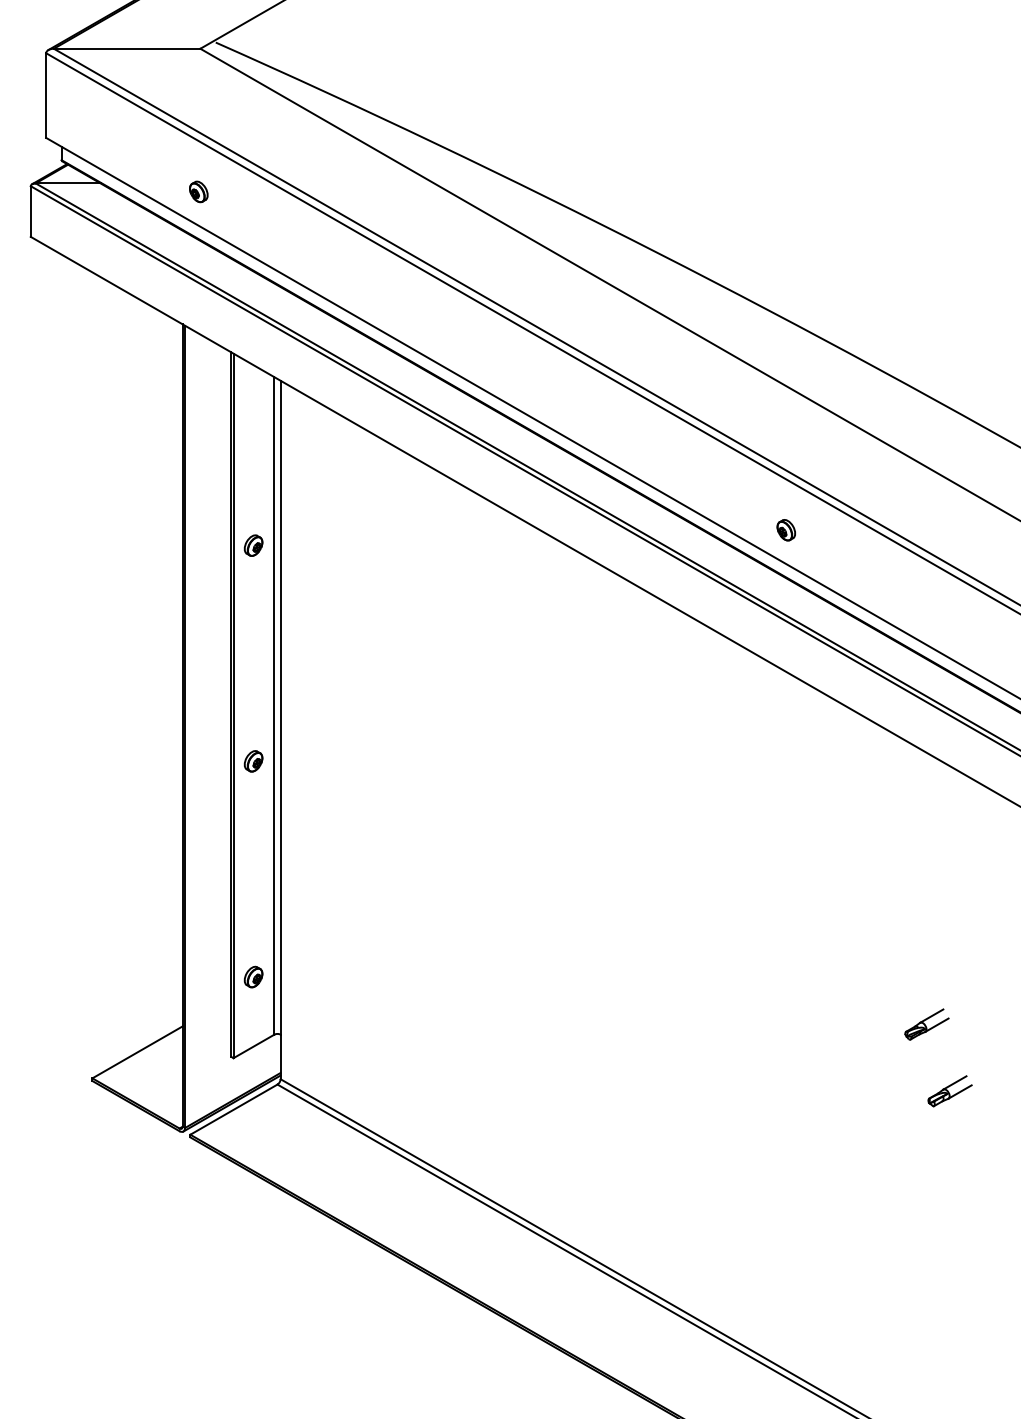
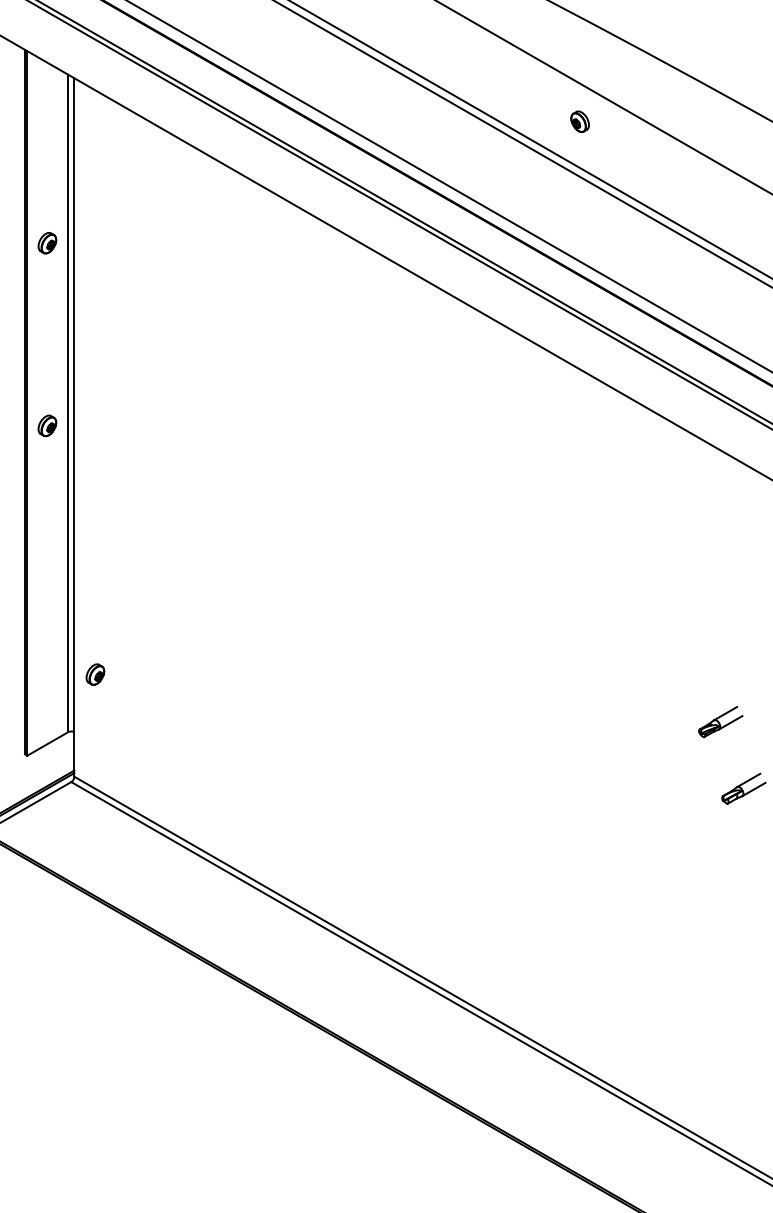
part: (785, 530) -> (579, 122), moved
part: (253, 761) -> (47, 426), moved
part: (253, 976) -> (95, 674), moved

